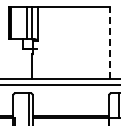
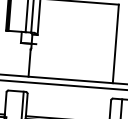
line: (109, 43) -> (115, 44), dashed -> solid

